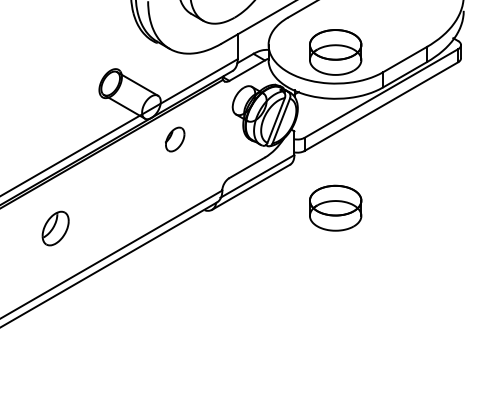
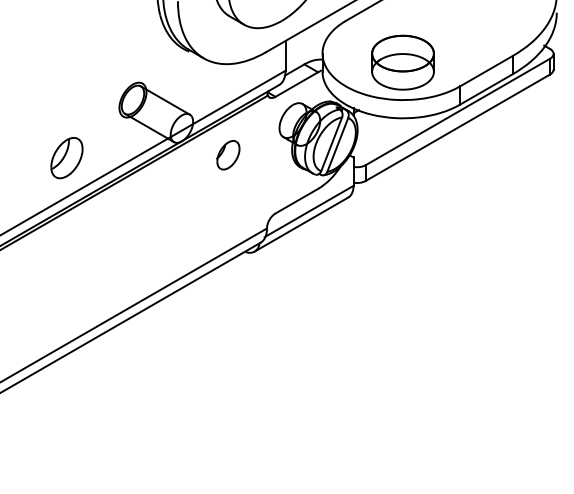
part: (175, 139) -> (228, 155), moved
part: (335, 208) -> (402, 249), removed
part: (55, 228) -> (66, 158), moved

